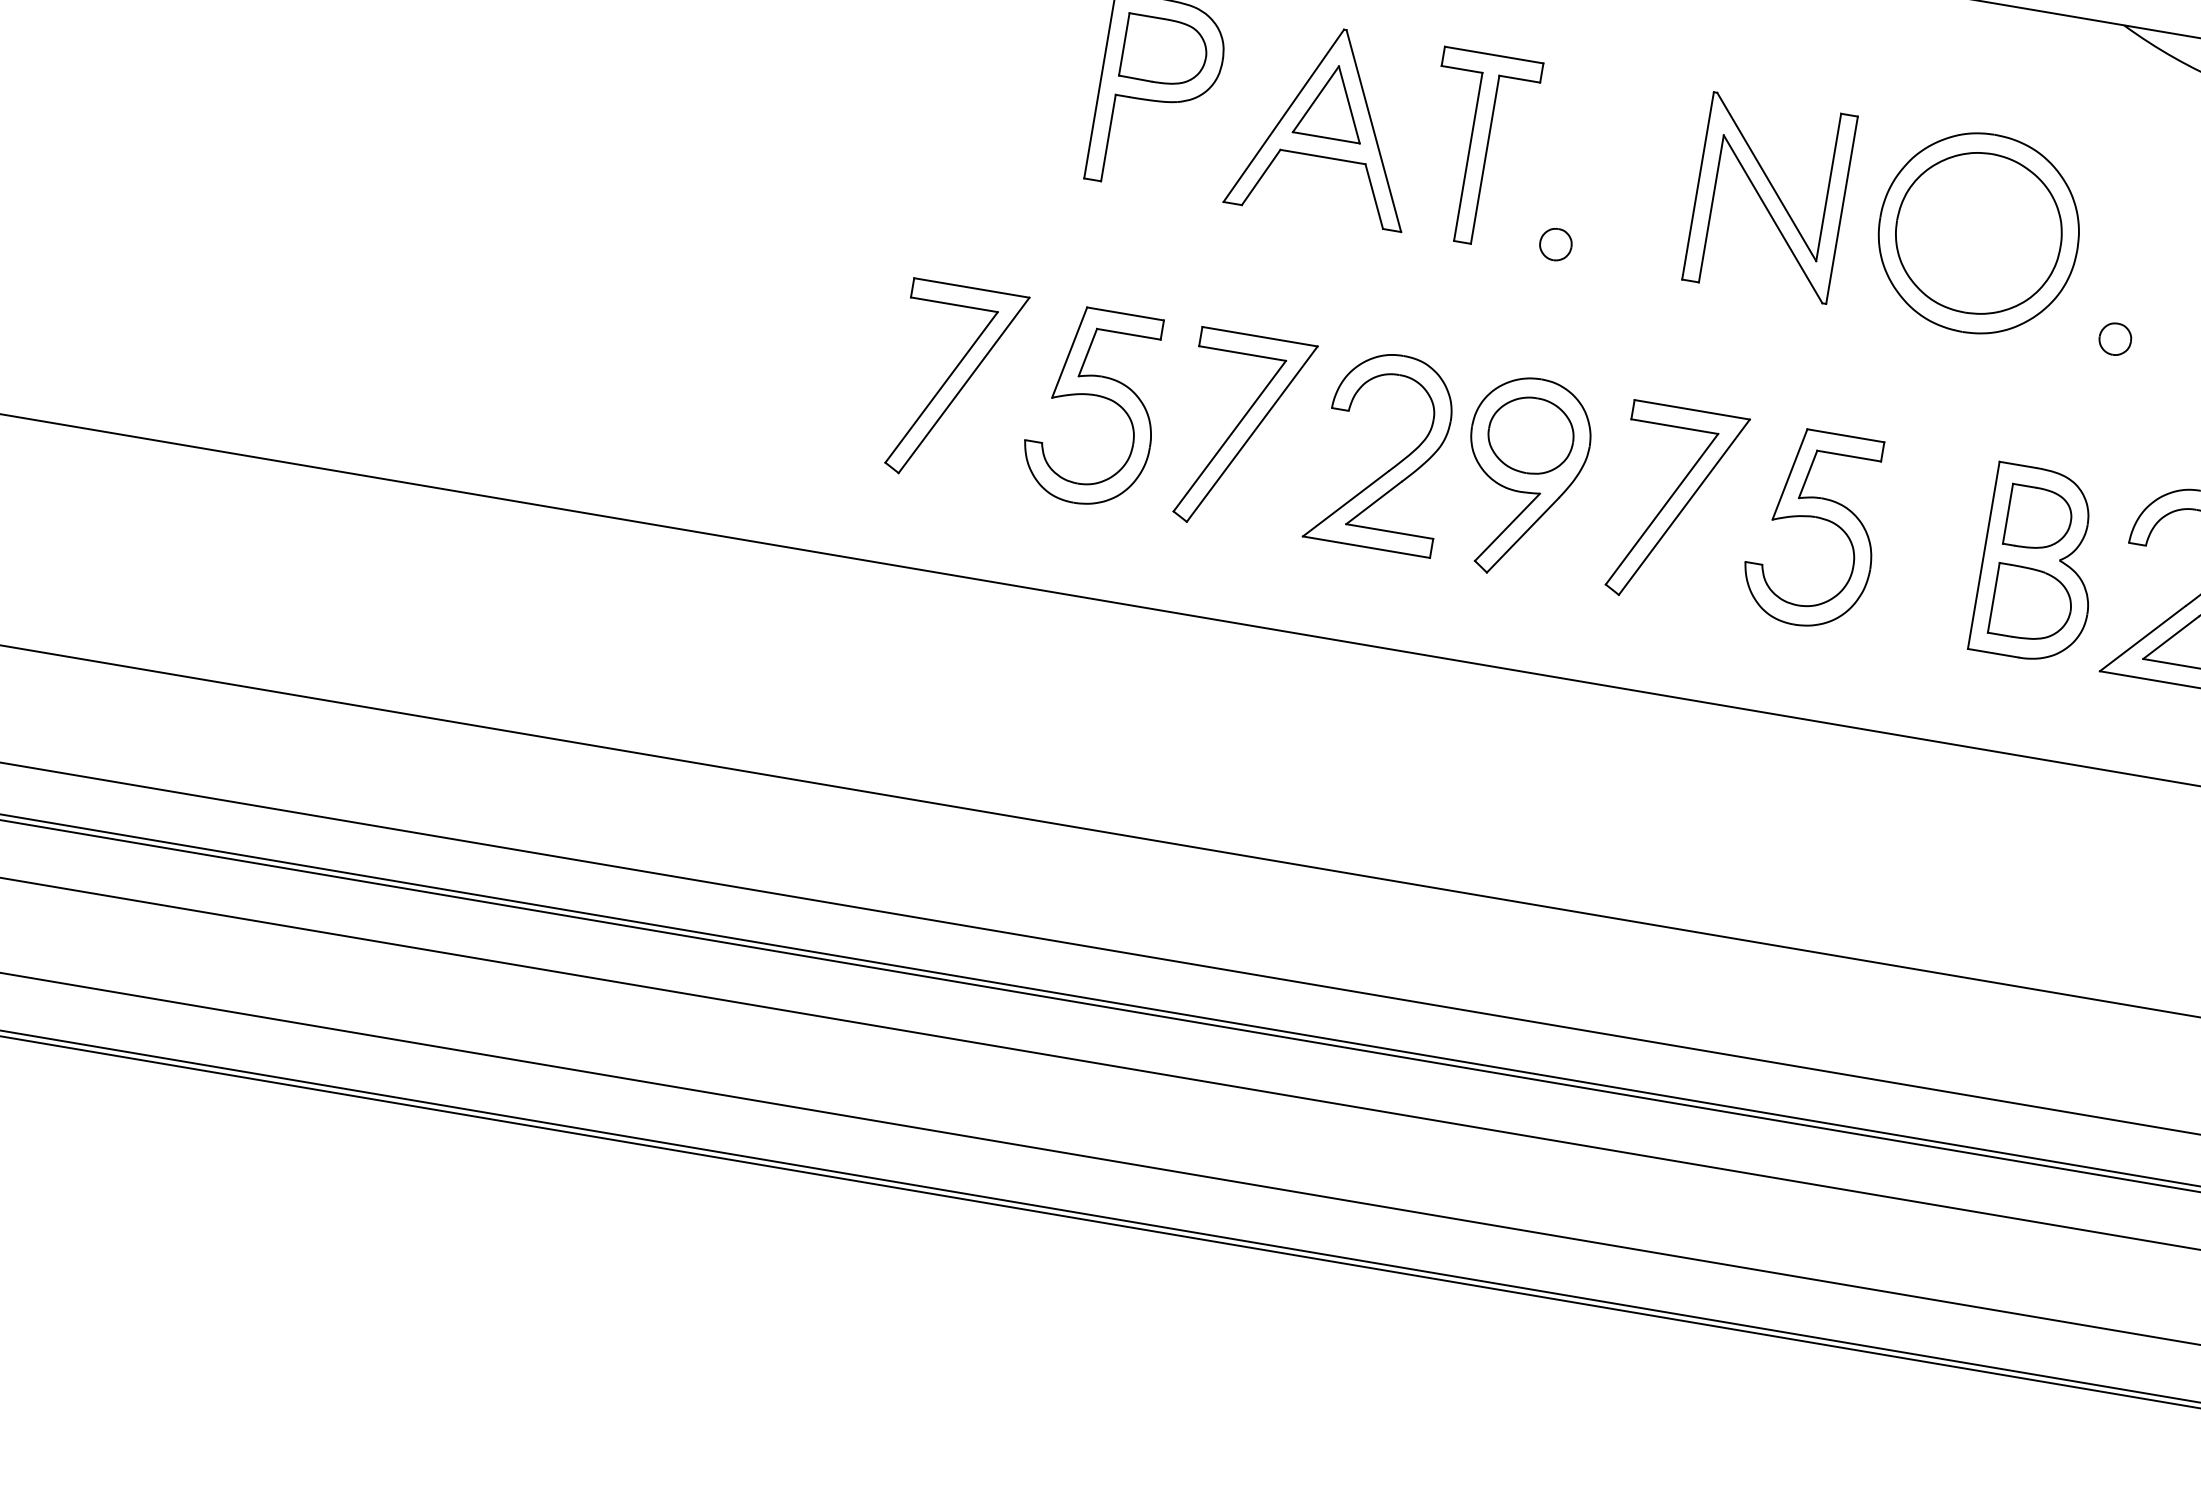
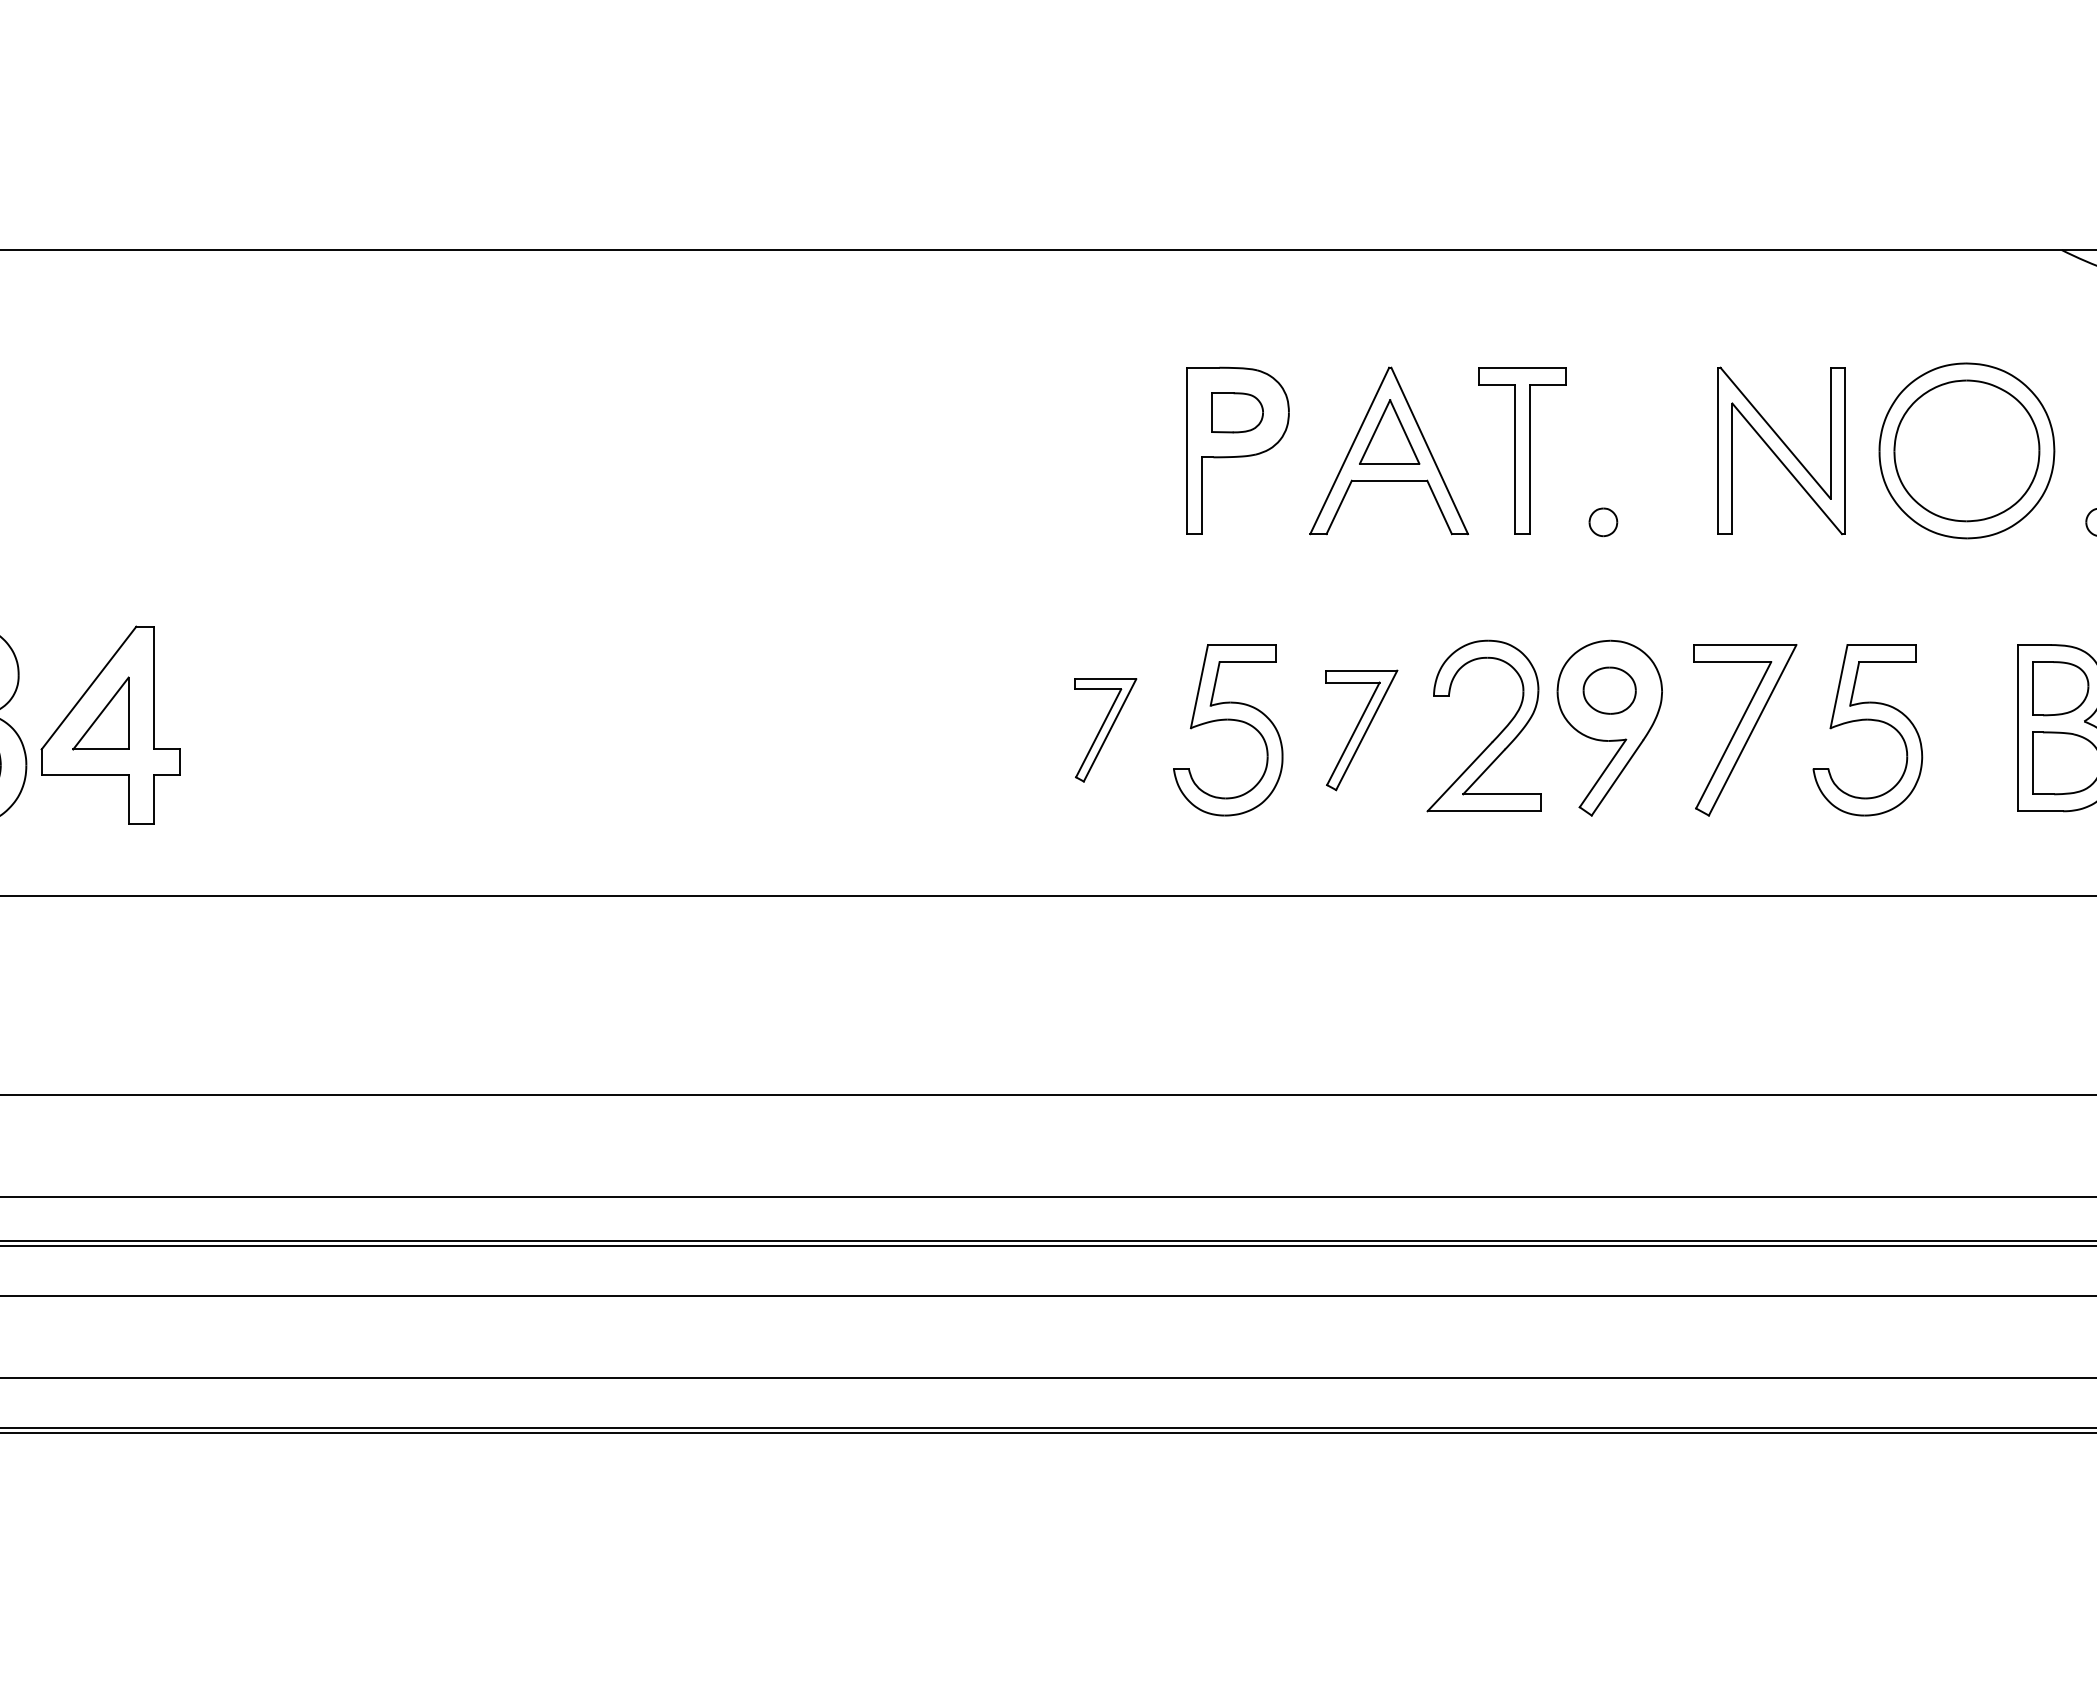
part: (1164, 51) -> (1237, 412), size x0.7
part: (955, 384) -> (1105, 730), size x0.6
part: (1243, 432) -> (1361, 730), size x0.7
part: (1530, 435) -> (1609, 690), size x0.7

